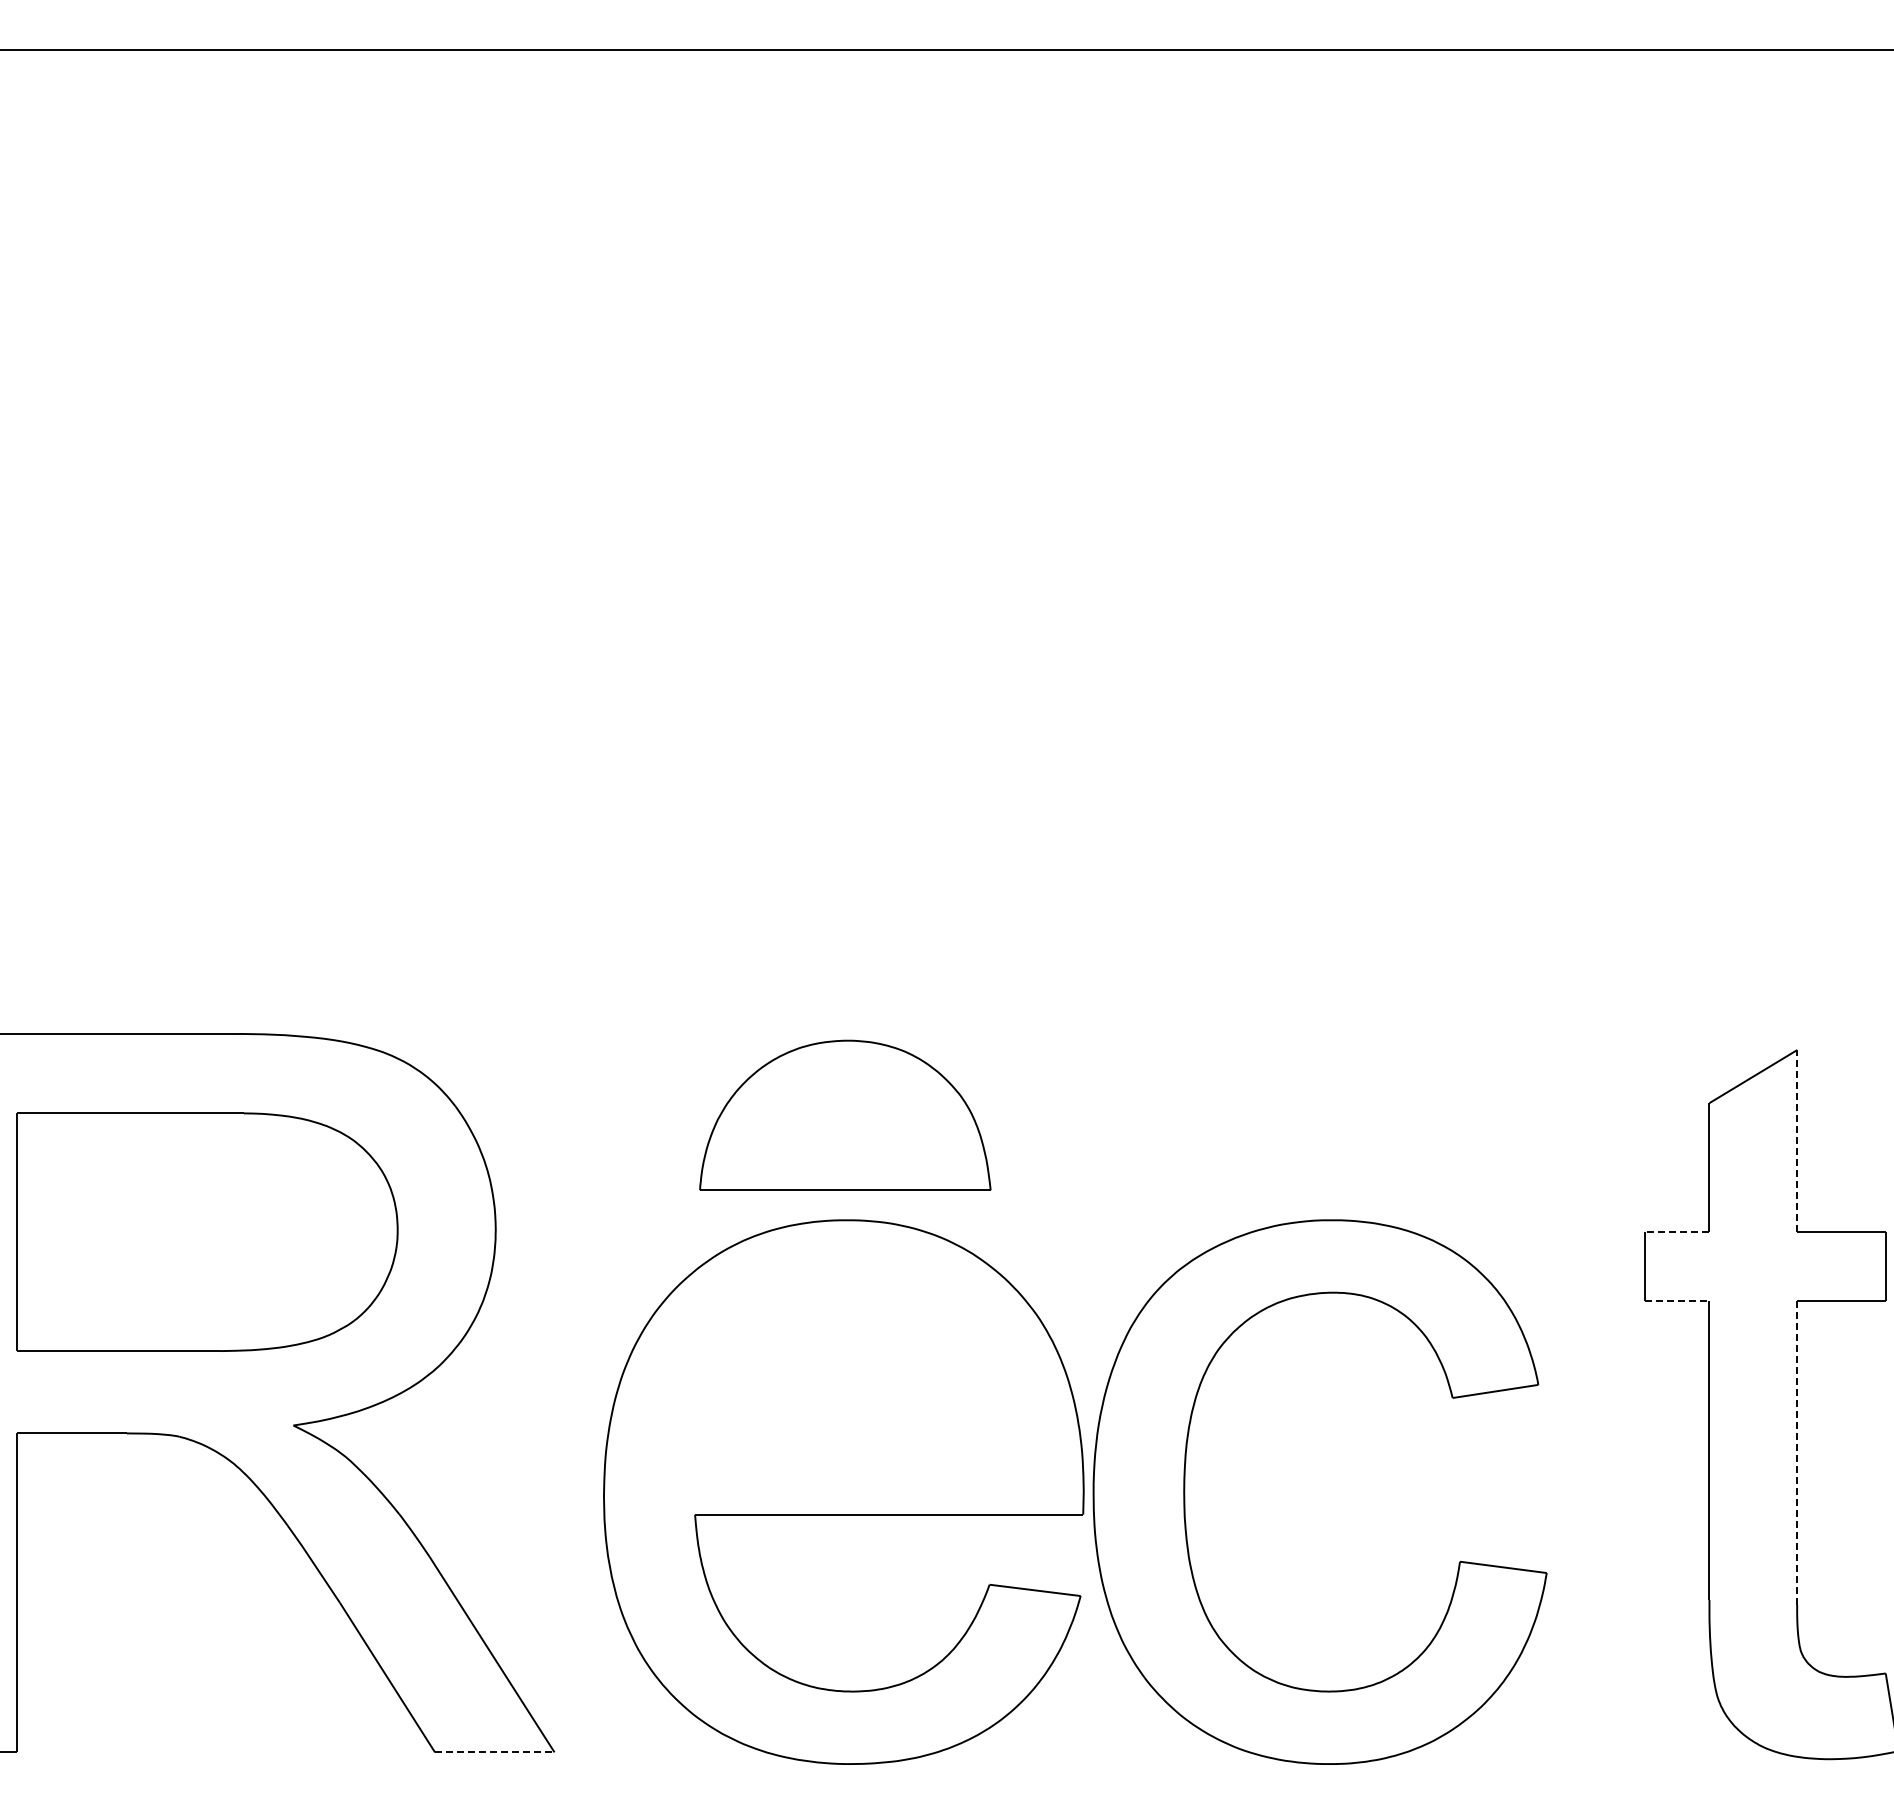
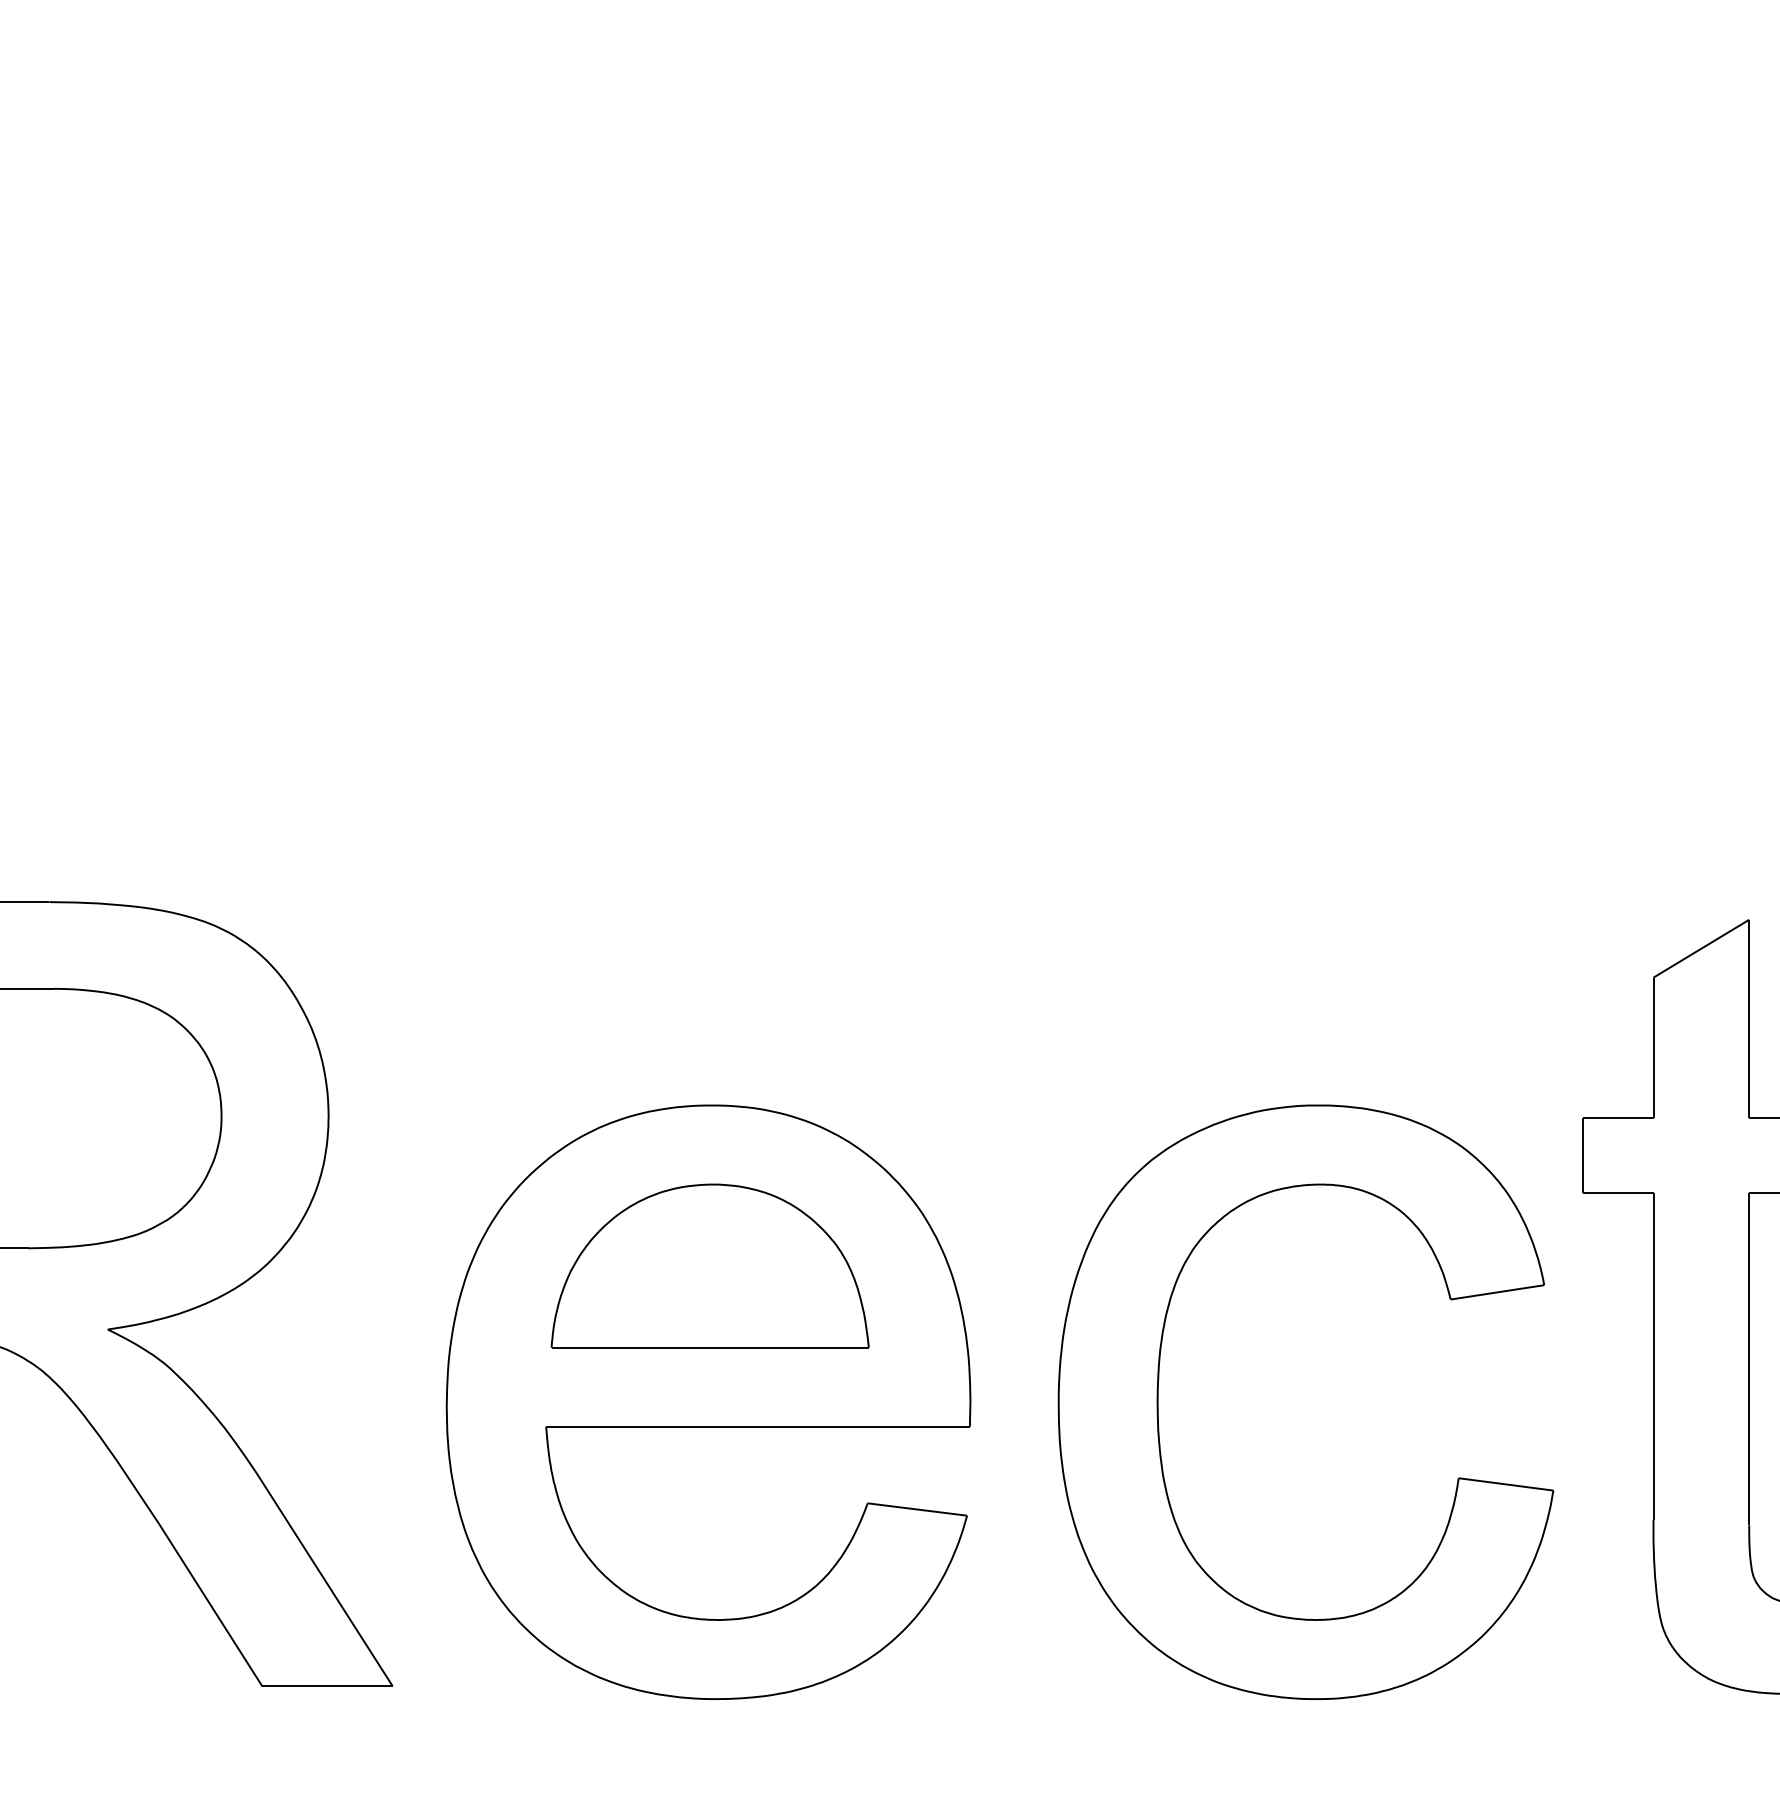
part: (845, 1114) -> (710, 1265), moved
line: (1797, 1141) -> (1749, 1019), dashed -> solid
line: (1676, 1231) -> (1617, 1117), dashed -> solid
line: (1677, 1300) -> (1618, 1193), dashed -> solid
line: (1797, 1452) -> (1749, 1359), dashed -> solid
part: (1185, 1491) -> (1159, 1401), moved
line: (494, 1752) -> (327, 1686), dashed -> solid

